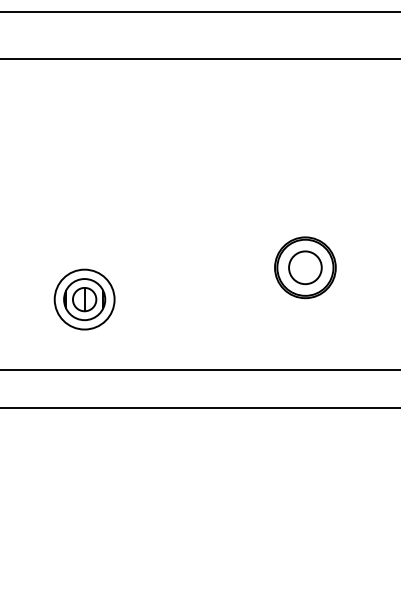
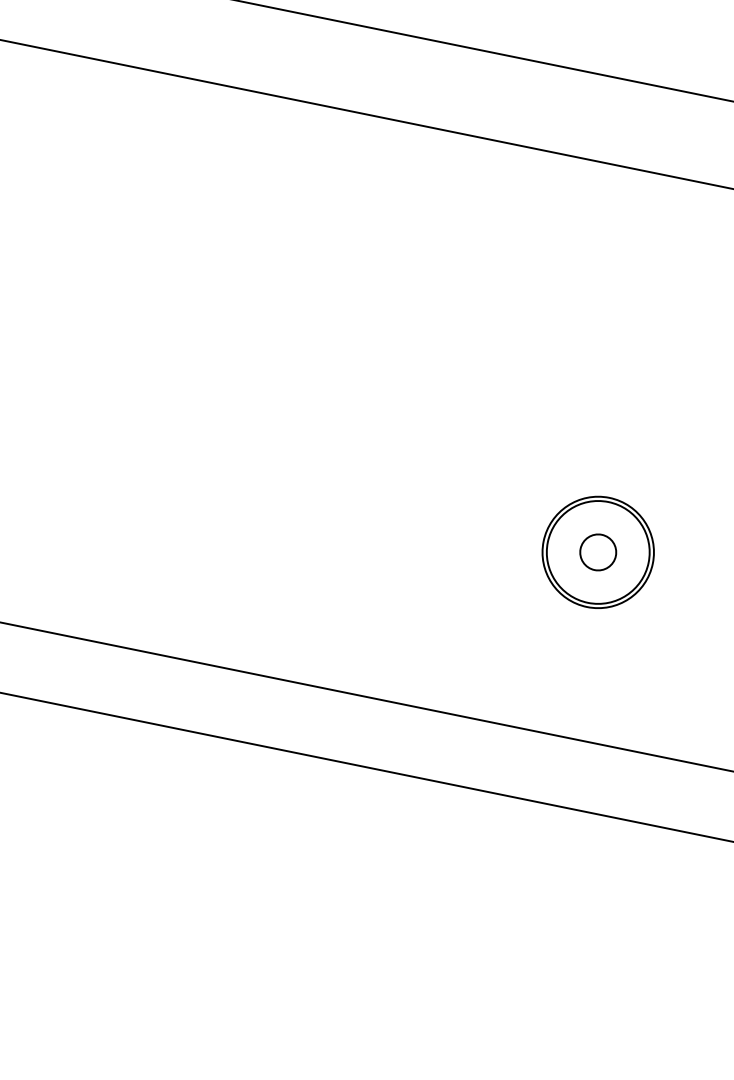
circle: (305, 267) -> (598, 551), size x0.6
part: (84, 299) -> (189, 528), removed

